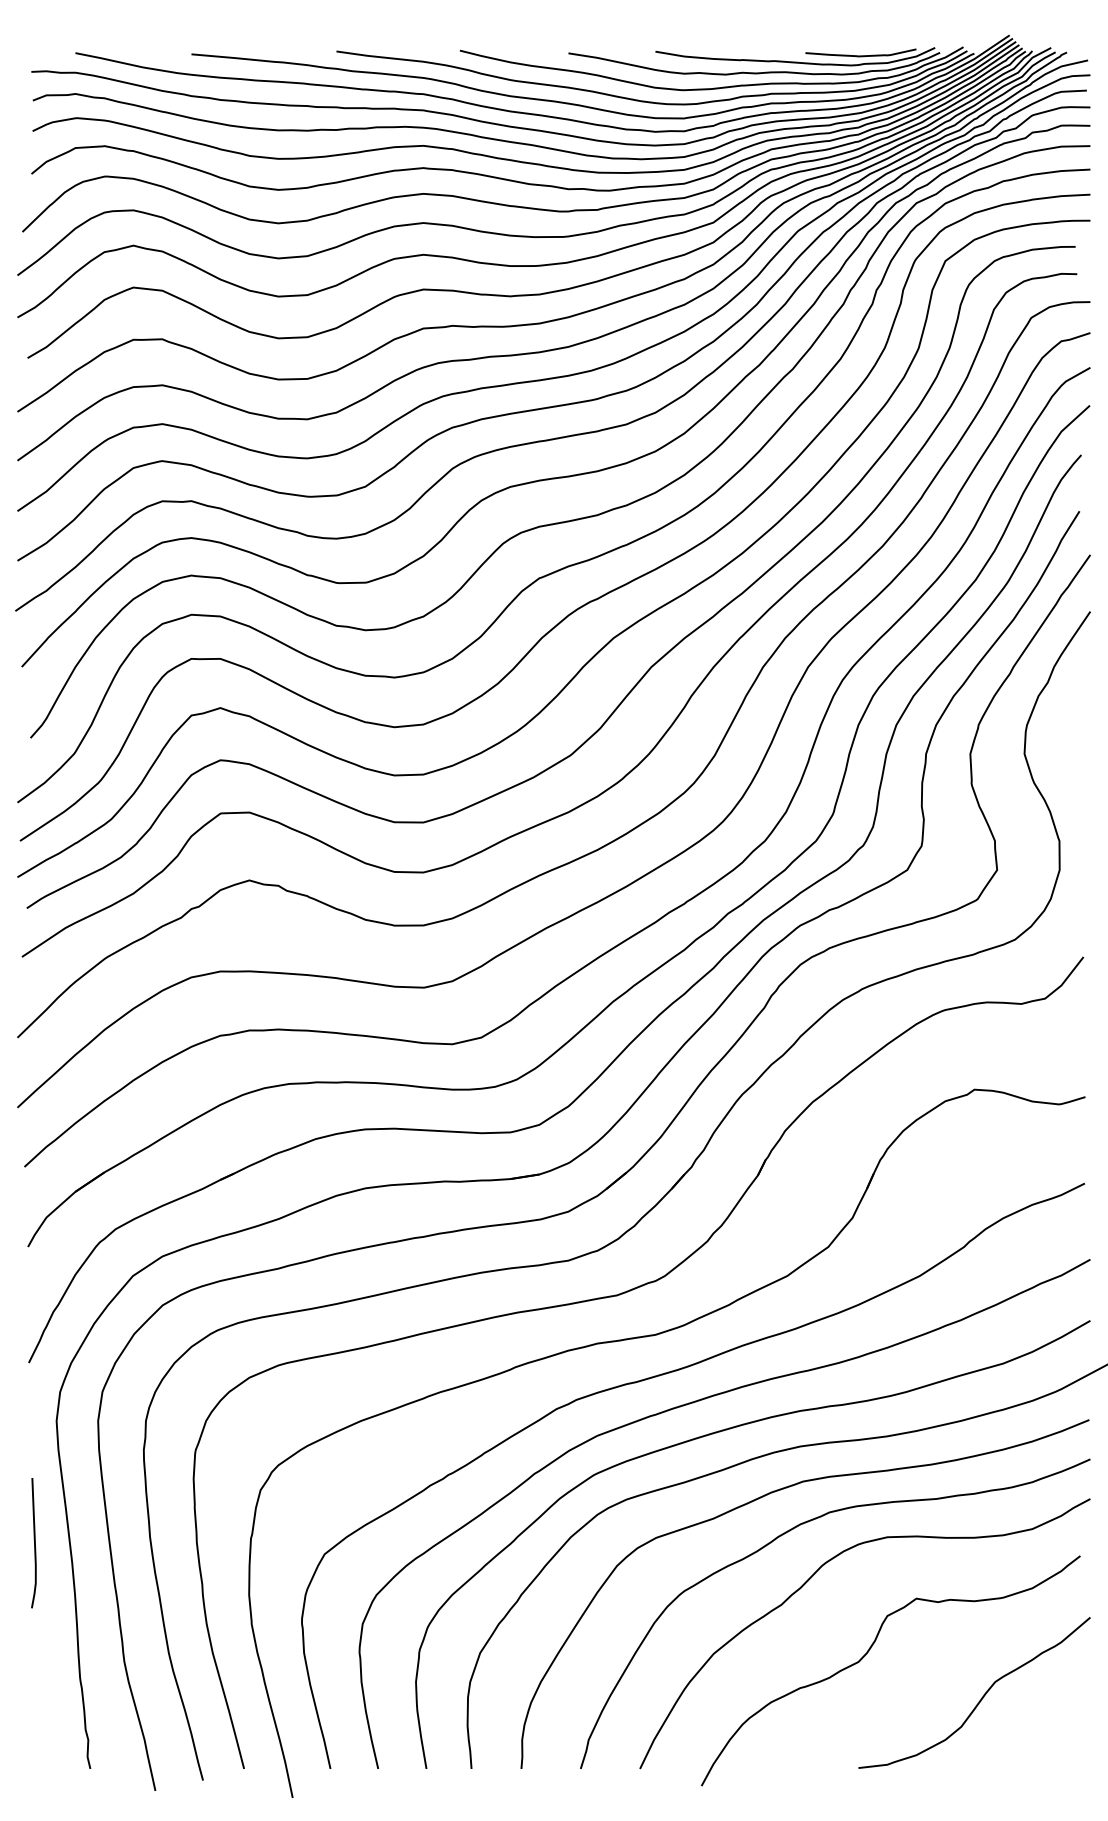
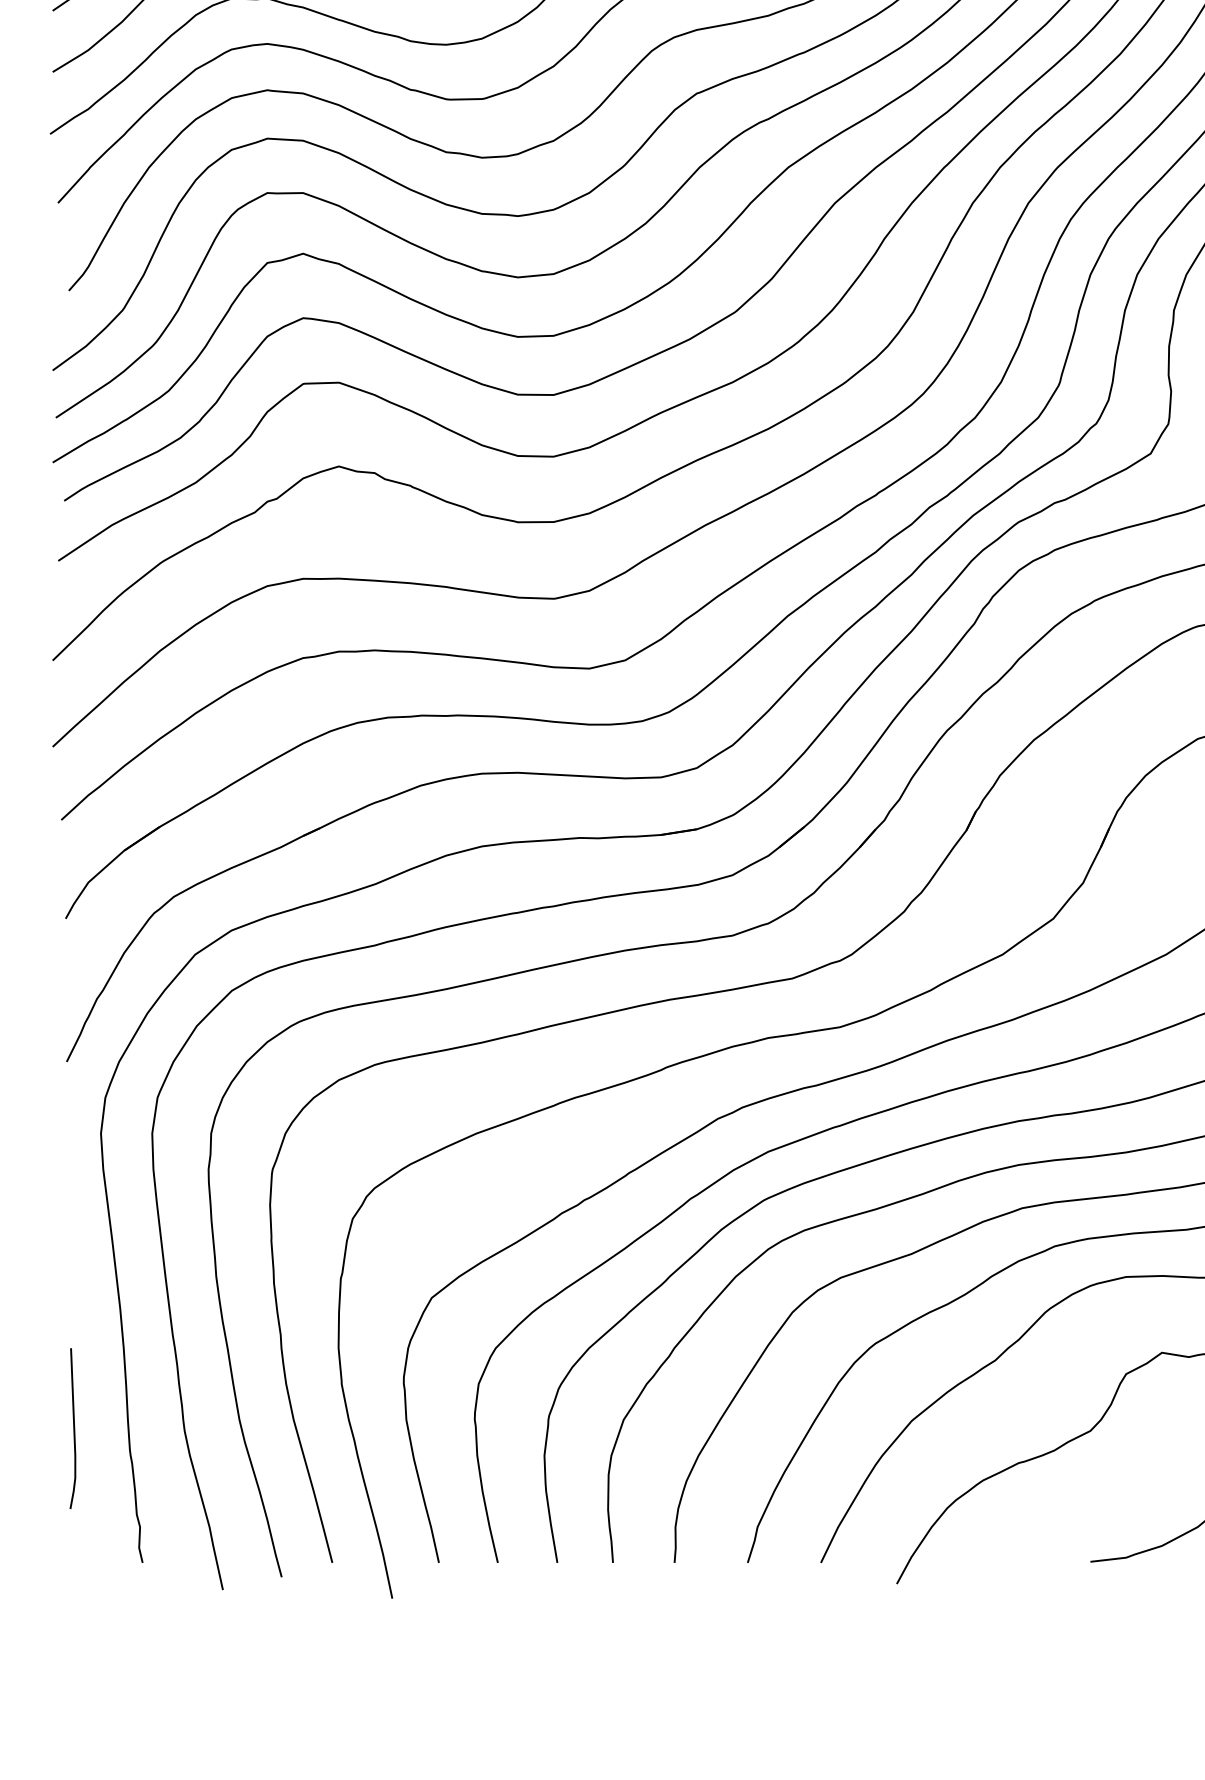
line: (34, 1543) -> (73, 1429), moved

